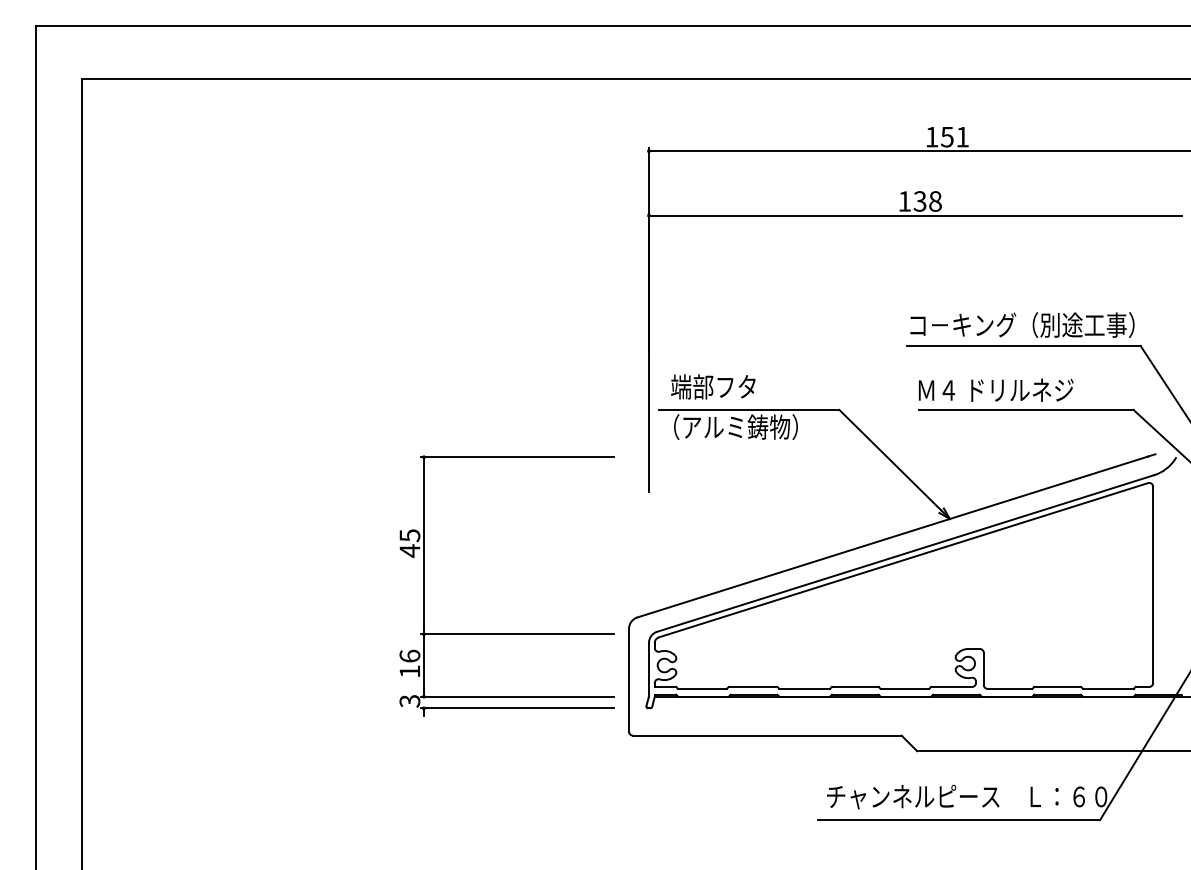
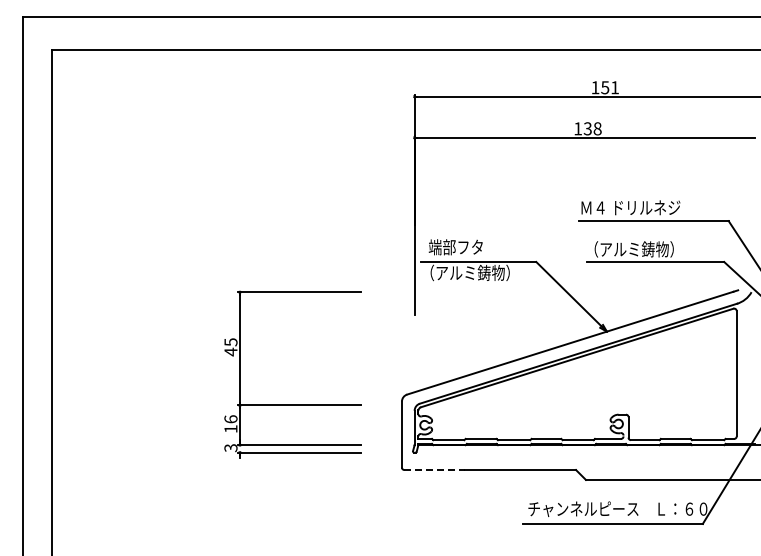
text: (1021, 324) -> (652, 207), コ－キング（別途工事） -> Ｍ４ ドリルネジ
text: (996, 390) -> (636, 249), Ｍ４ ドリルネジ -> （アルミ鋳物）
part: (506, 633) -> (292, 404), moved
line: (681, 736) -> (435, 470), solid -> dashed

